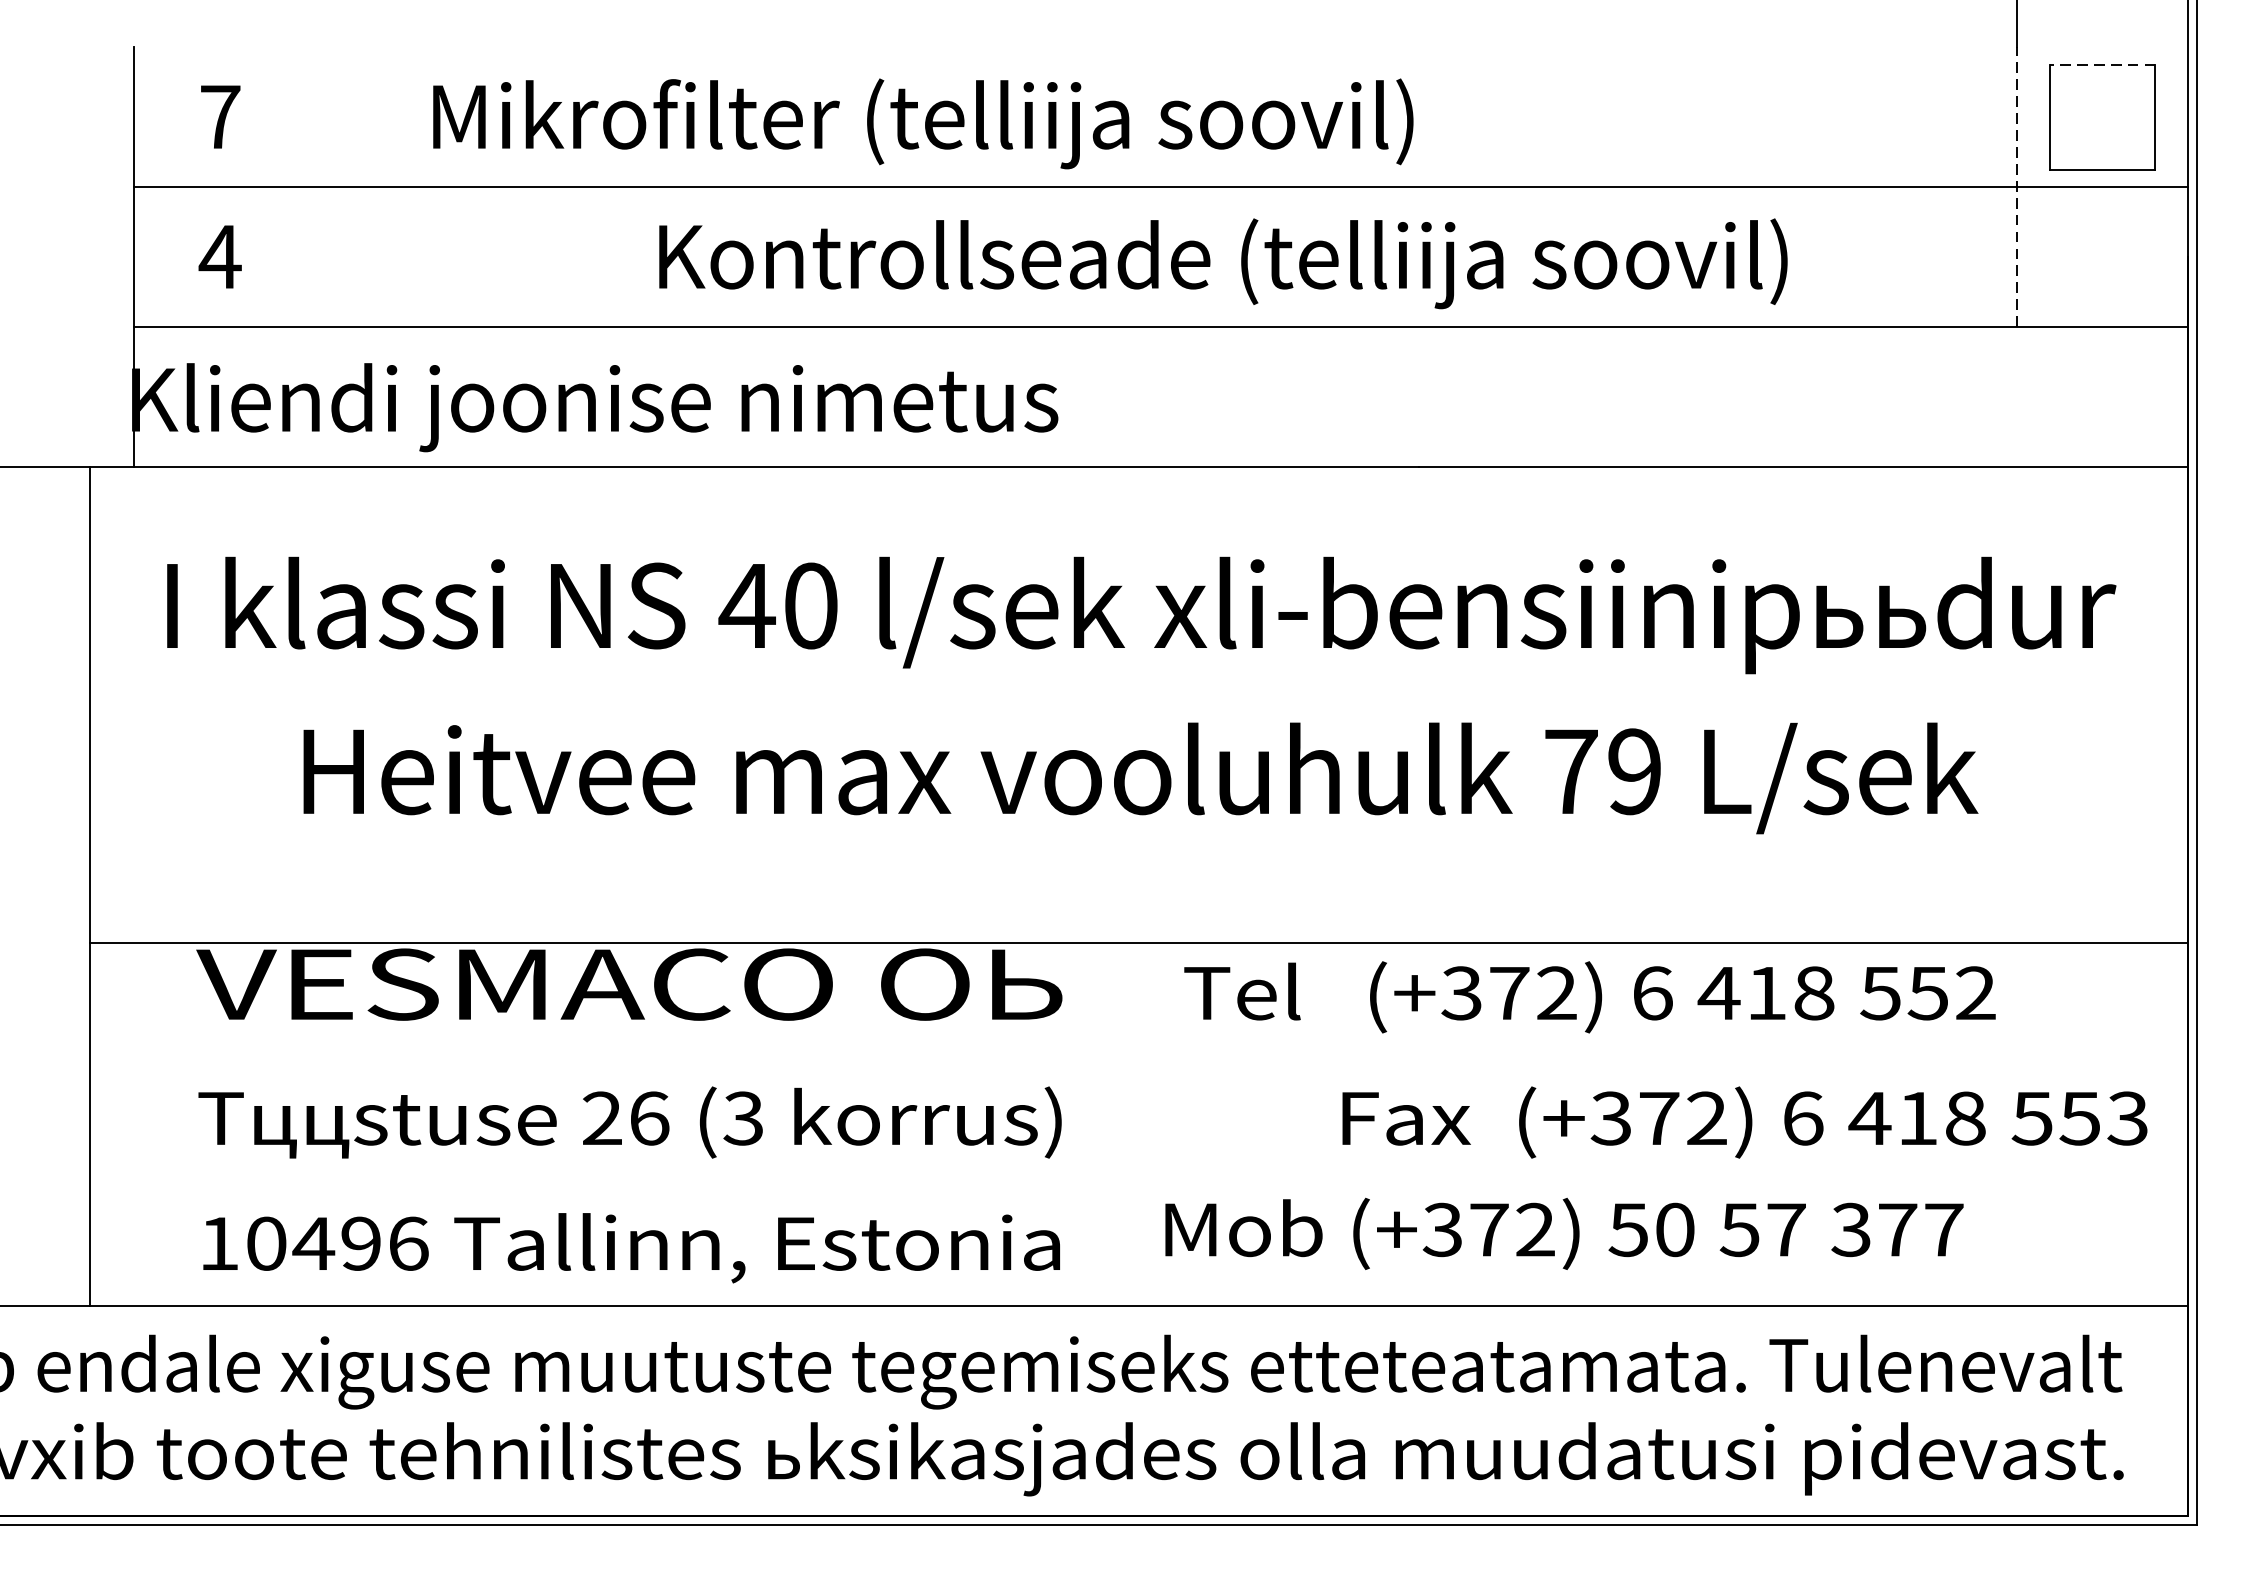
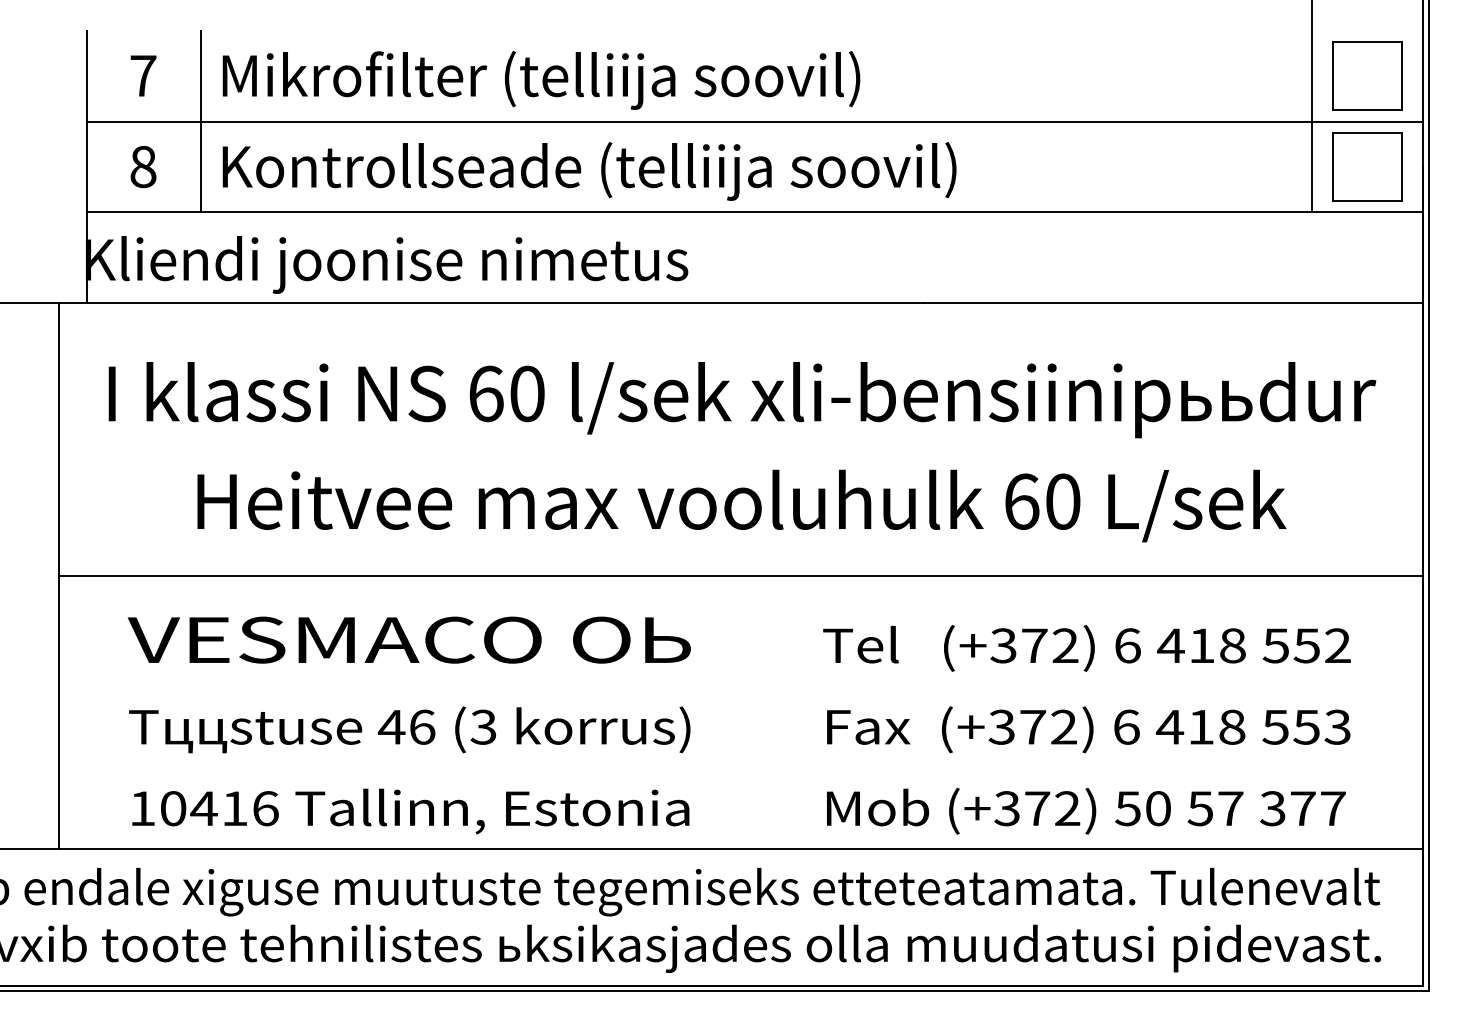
line: (2102, 64) -> (1367, 41), dashed -> solid
text: (923, 123) -> (541, 80), moved
line: (309, 187) -> (201, 121), added
line: (2016, 187) -> (1311, 121), dashed -> solid
part: (2102, 256) -> (1367, 166), added
text: (220, 257) -> (143, 167), 4 -> 8
text: (1223, 263) -> (589, 171), moved
text: (746, 605) -> (485, 393), 40 -> 60
text: (1603, 771) -> (1042, 501), 79 -> 60
line: (1138, 943) -> (740, 576), moved
text: (1589, 997) -> (1086, 648), moved
text: (601, 1117) -> (391, 726), 26 -> 46
text: (1744, 1122) -> (1088, 729), moved
text: (1564, 1232) -> (1086, 810), moved
text: (360, 1243) -> (234, 808), 10496 -> 10416

